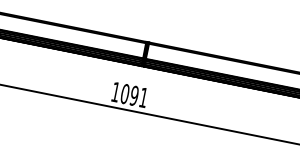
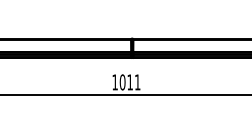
text: (134, 96) -> (130, 82), 1091 -> 1011

